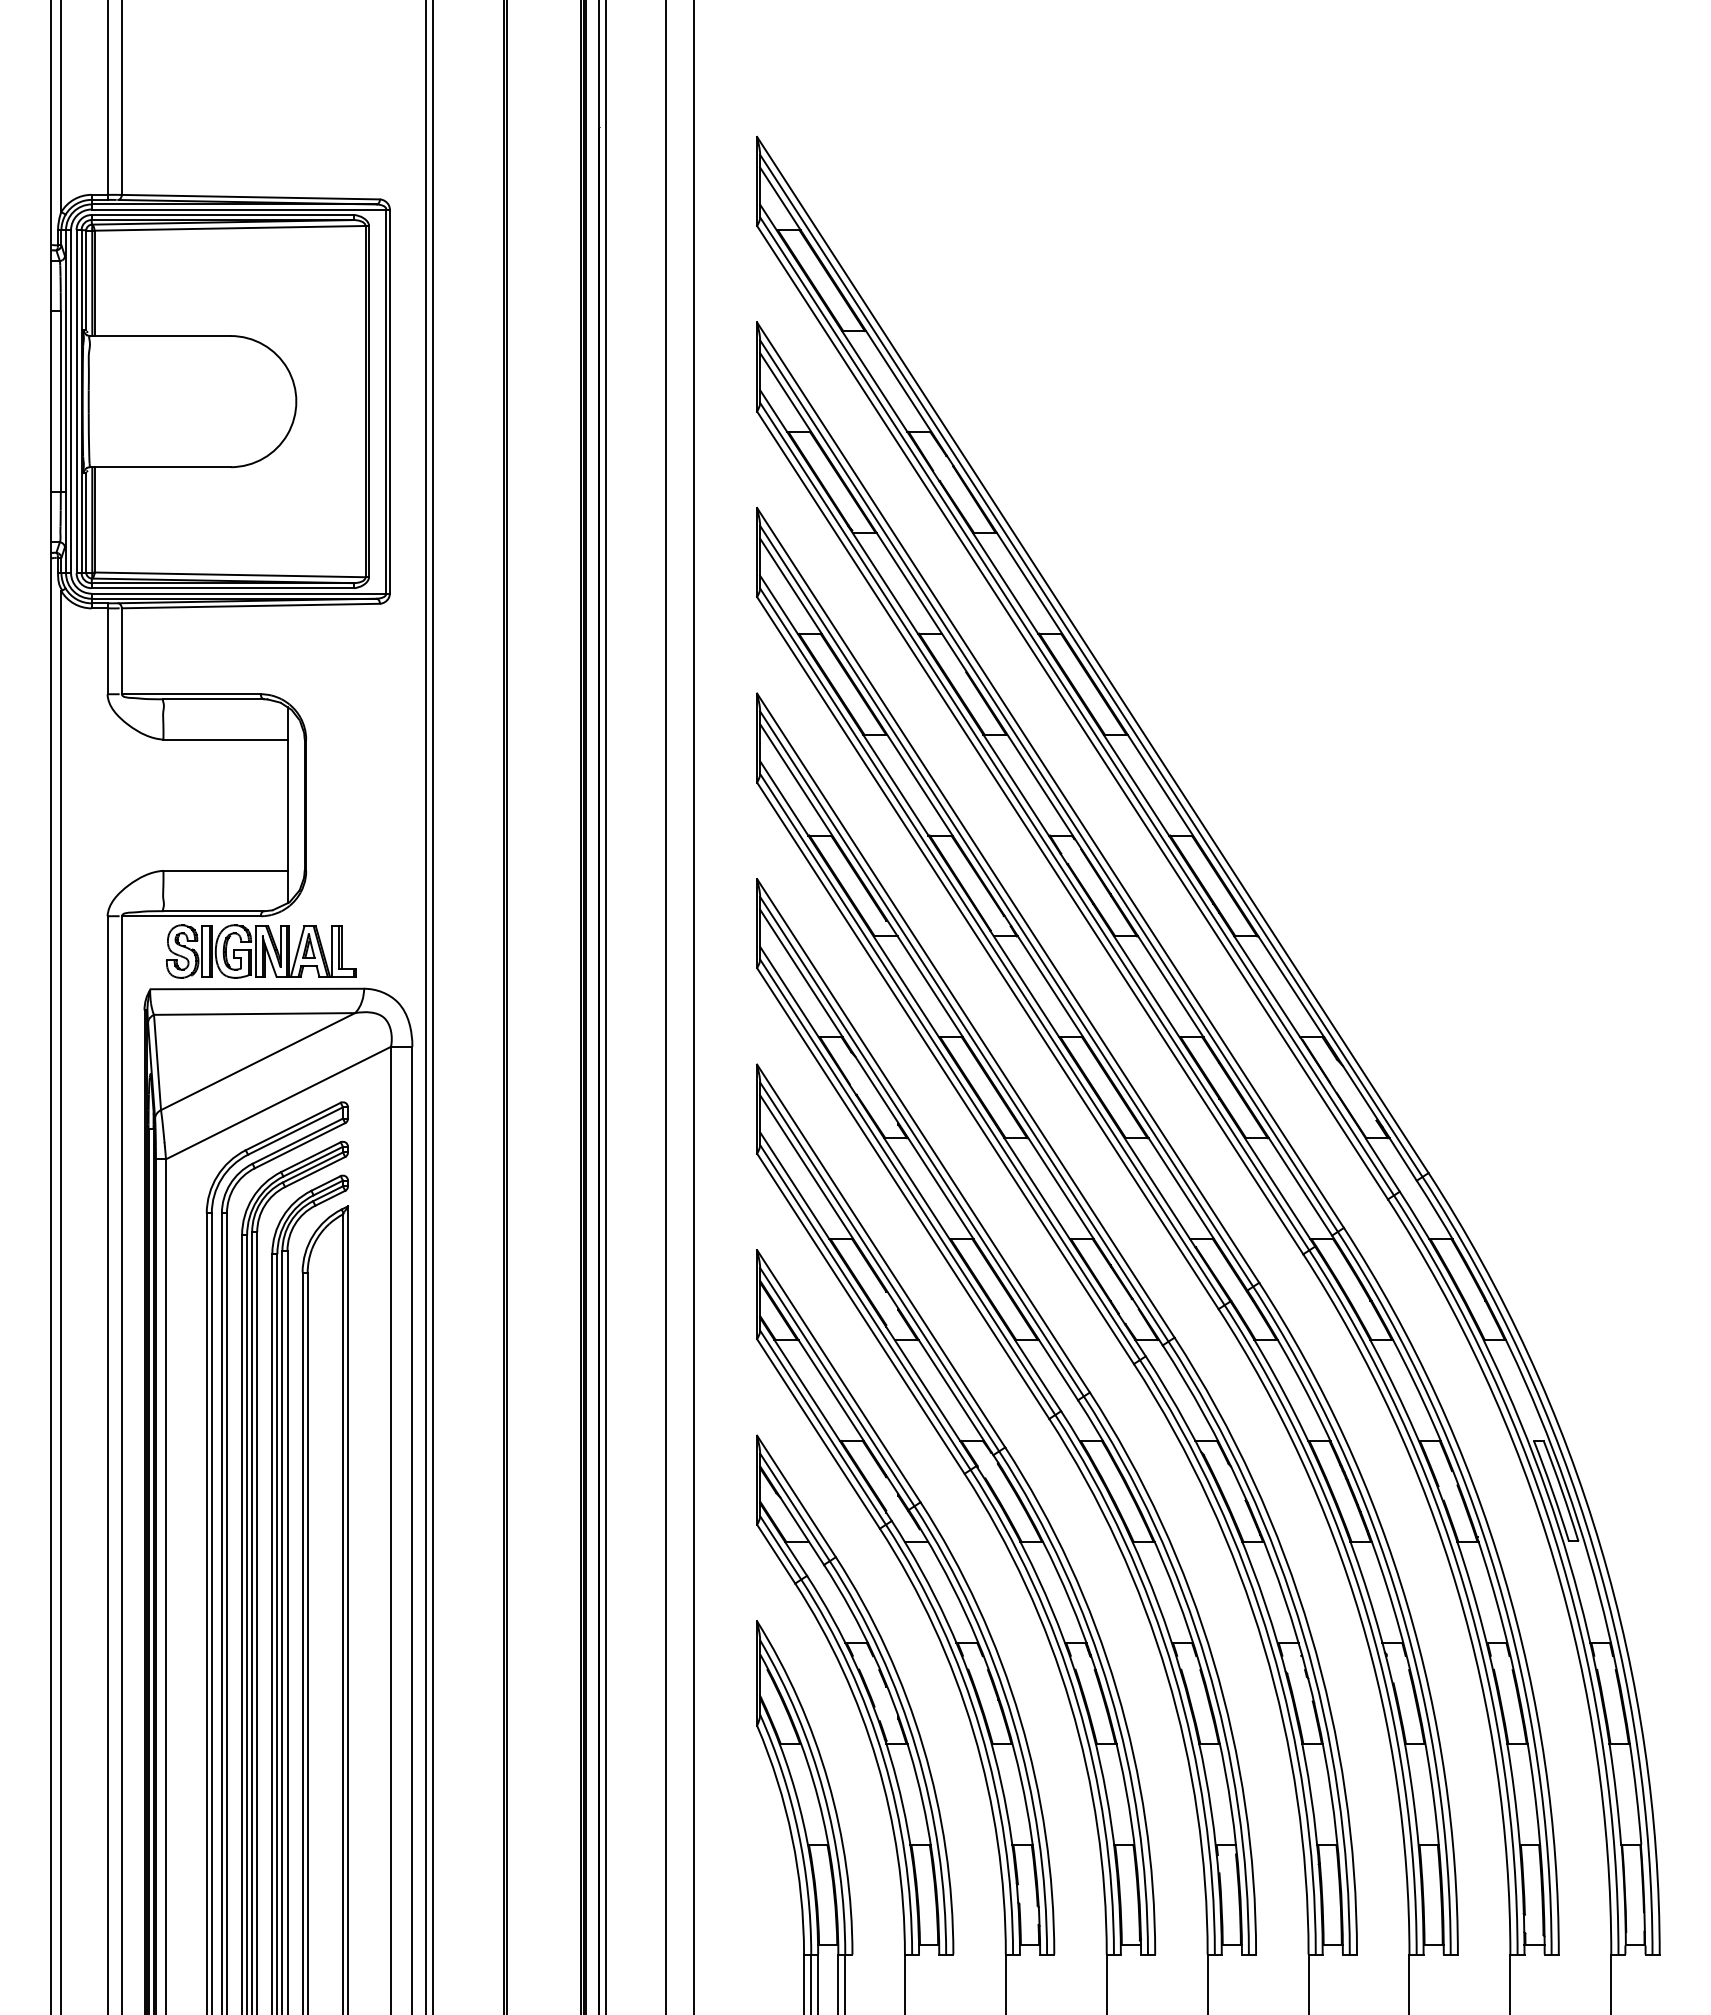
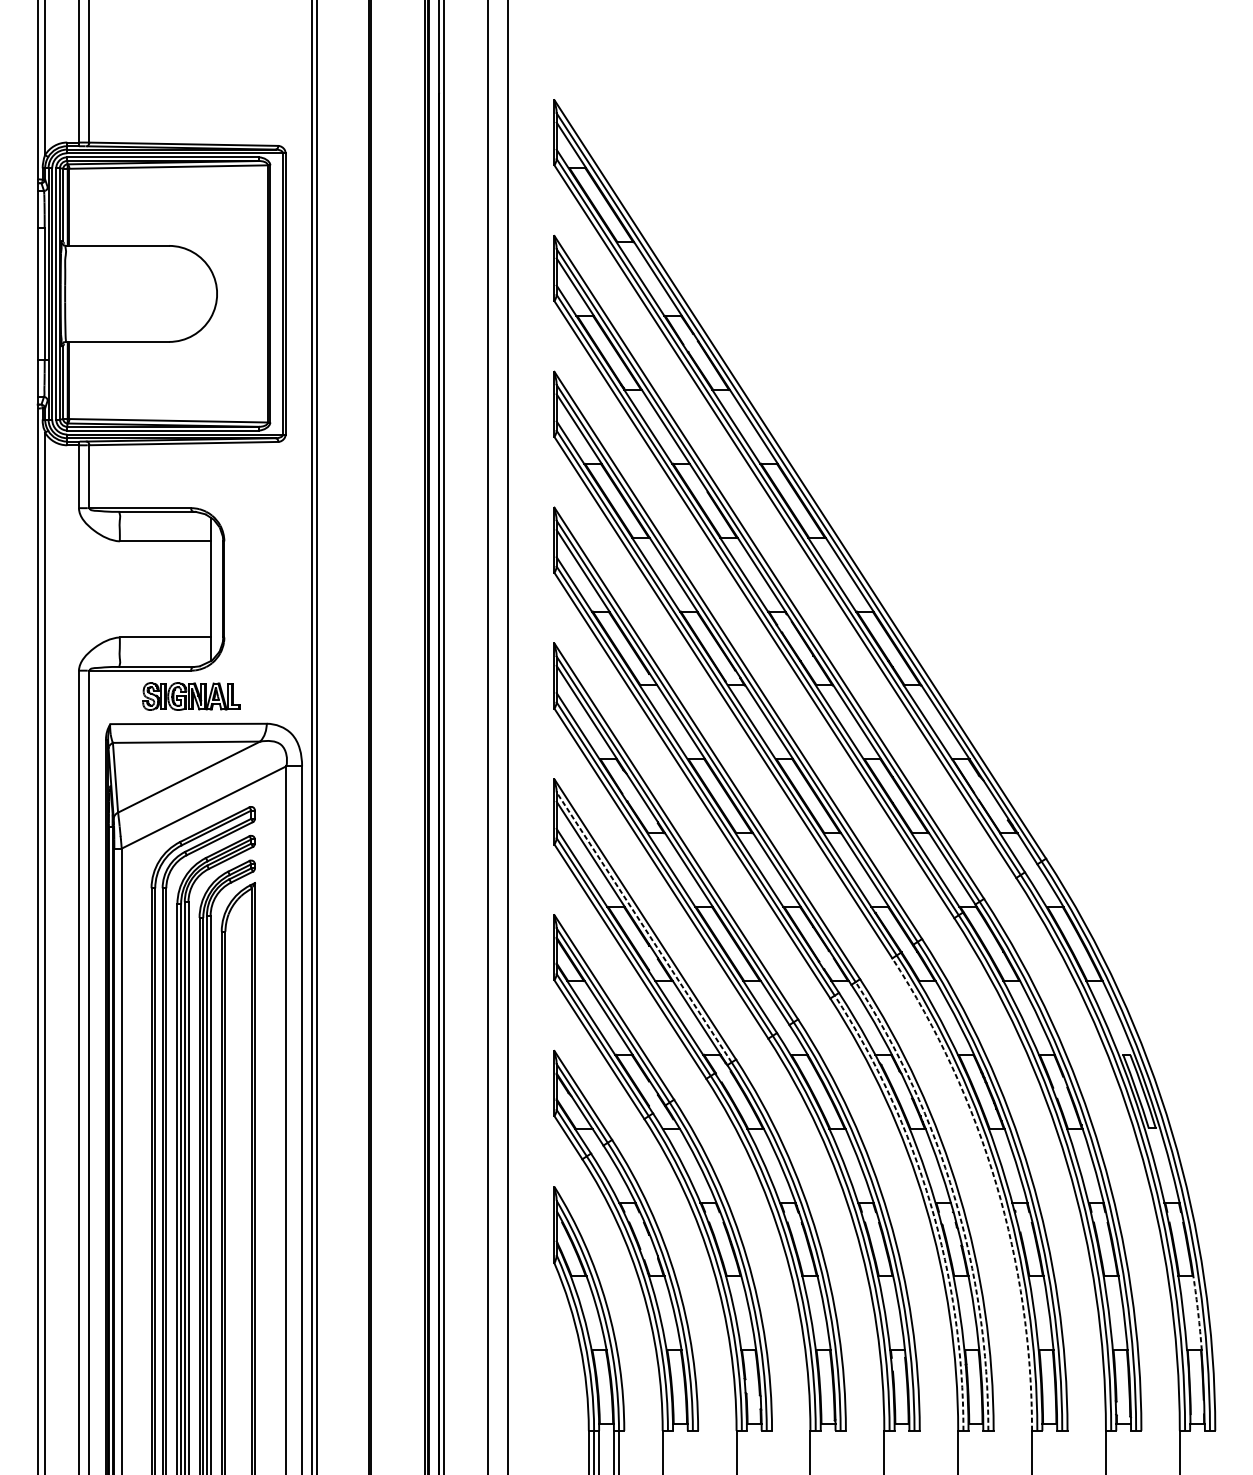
part: (261, 951) -> (191, 696), size x0.7
line: (879, 1266) -> (644, 927), solid -> dashed
arc: (1360, 1618) -> (996, 1184), solid -> dashed
arc: (1303, 1634) -> (954, 1196), solid -> dashed
arc: (1270, 1644) -> (930, 1203), solid -> dashed
arc: (1636, 1794) -> (1198, 1313), solid -> dashed

